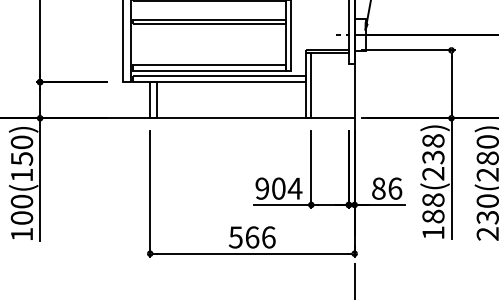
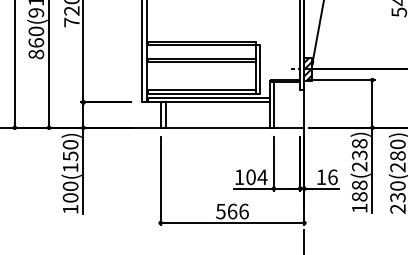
hatch: (360, 33) -> (308, 68), added
text: (262, 189) -> (239, 177), 904 -> 104
text: (379, 189) -> (321, 177), 86 -> 16

